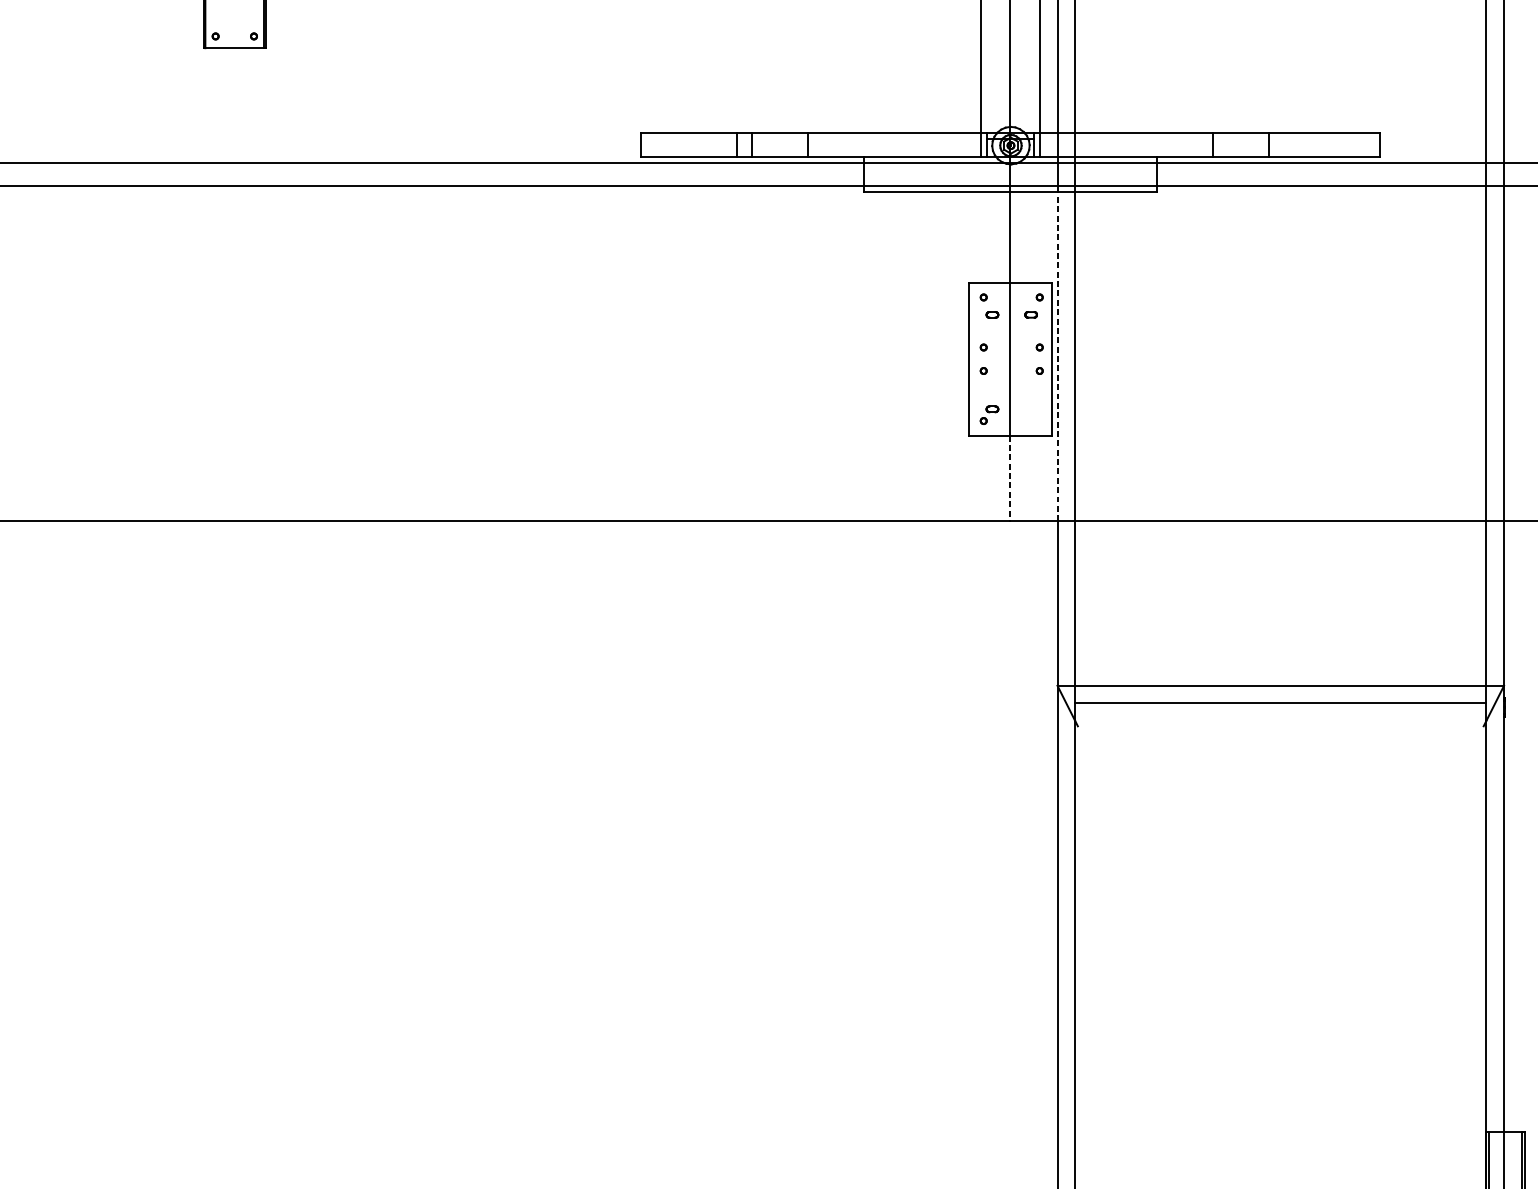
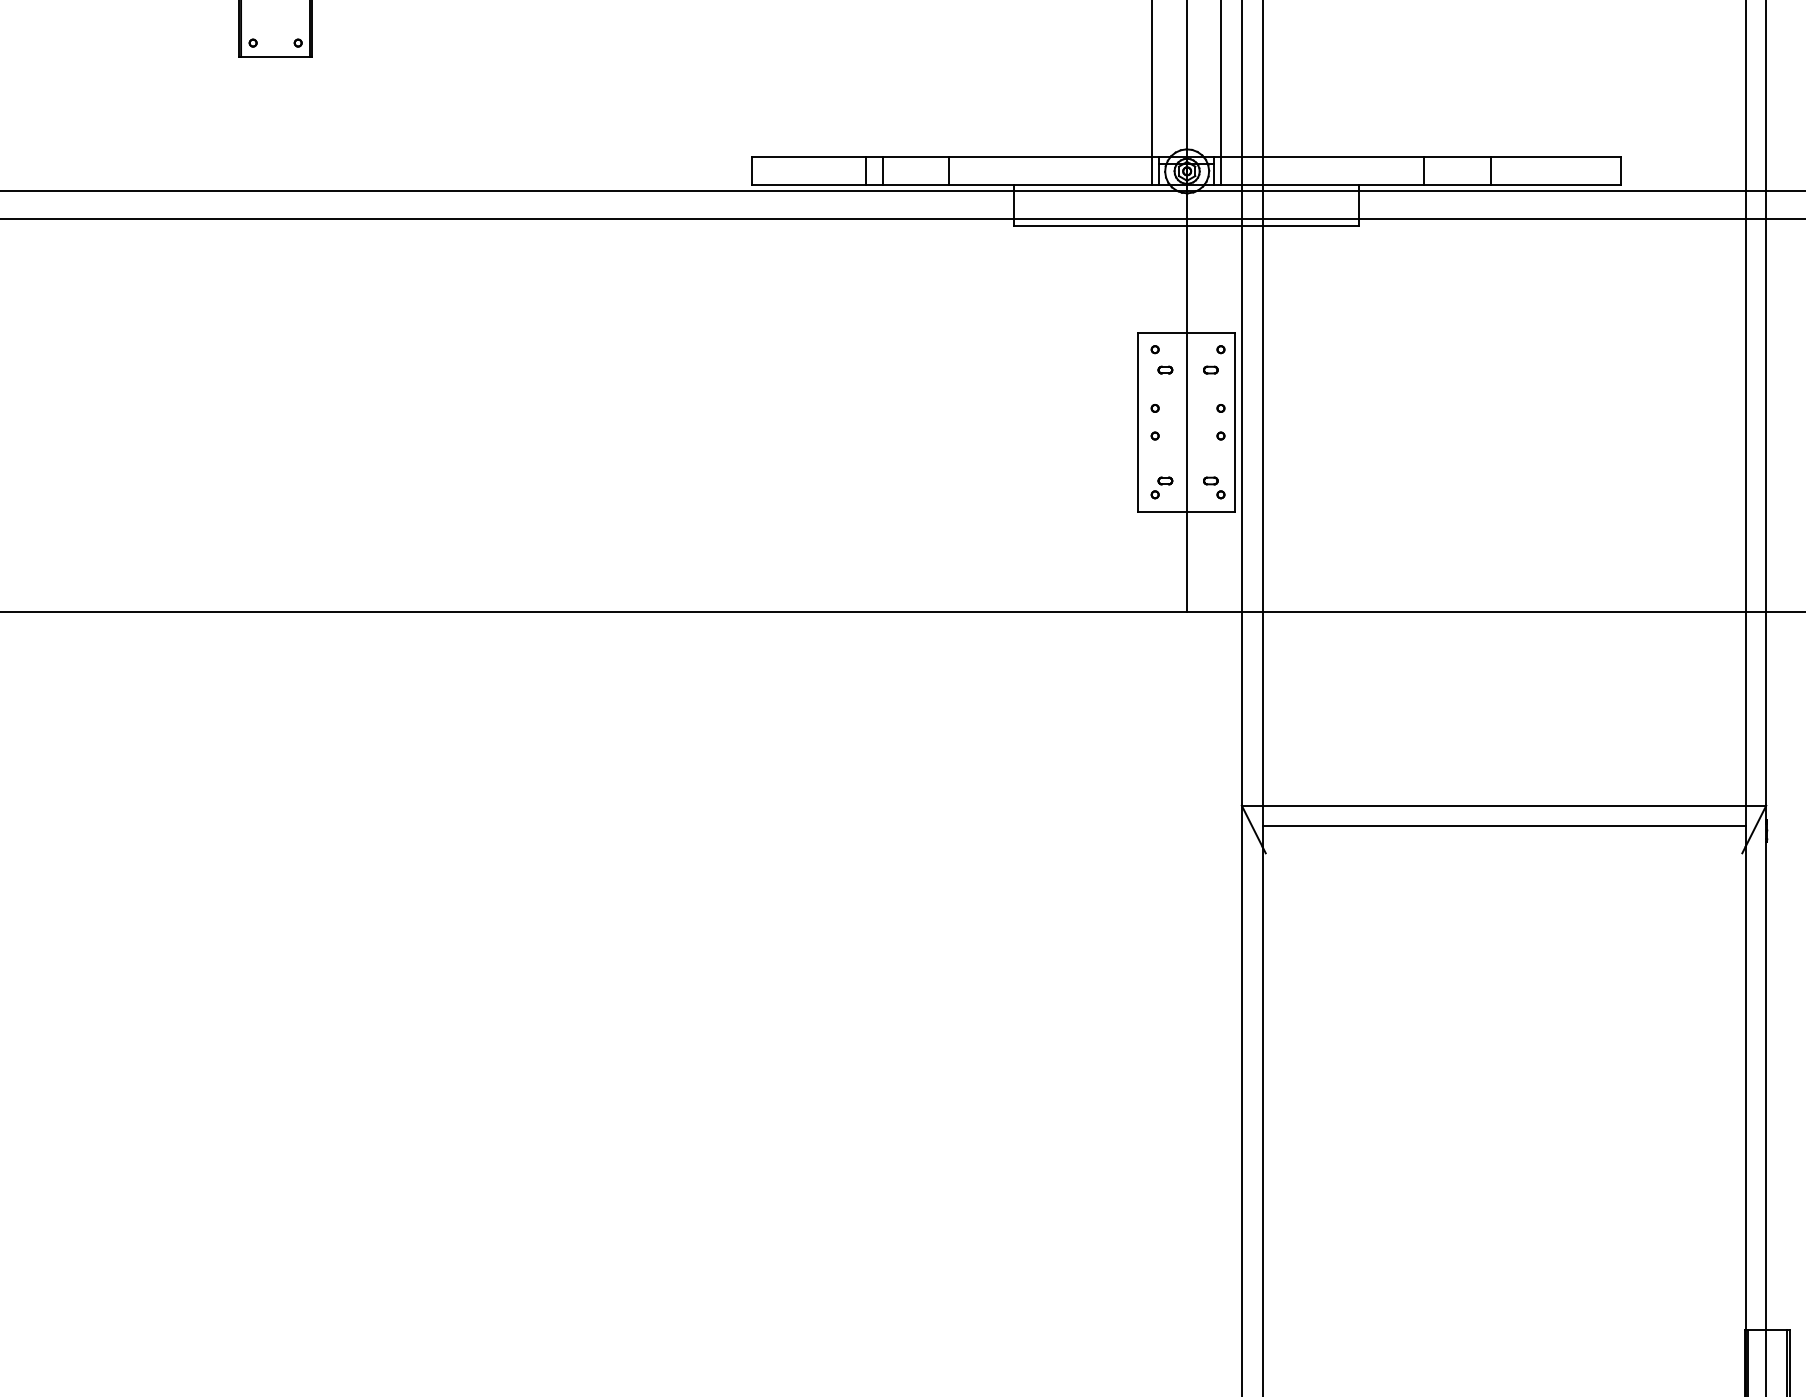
line: (1057, 356) -> (1241, 418), dashed -> solid
part: (1034, 414) -> (1214, 487), added
line: (1010, 478) -> (1186, 562), dashed -> solid

